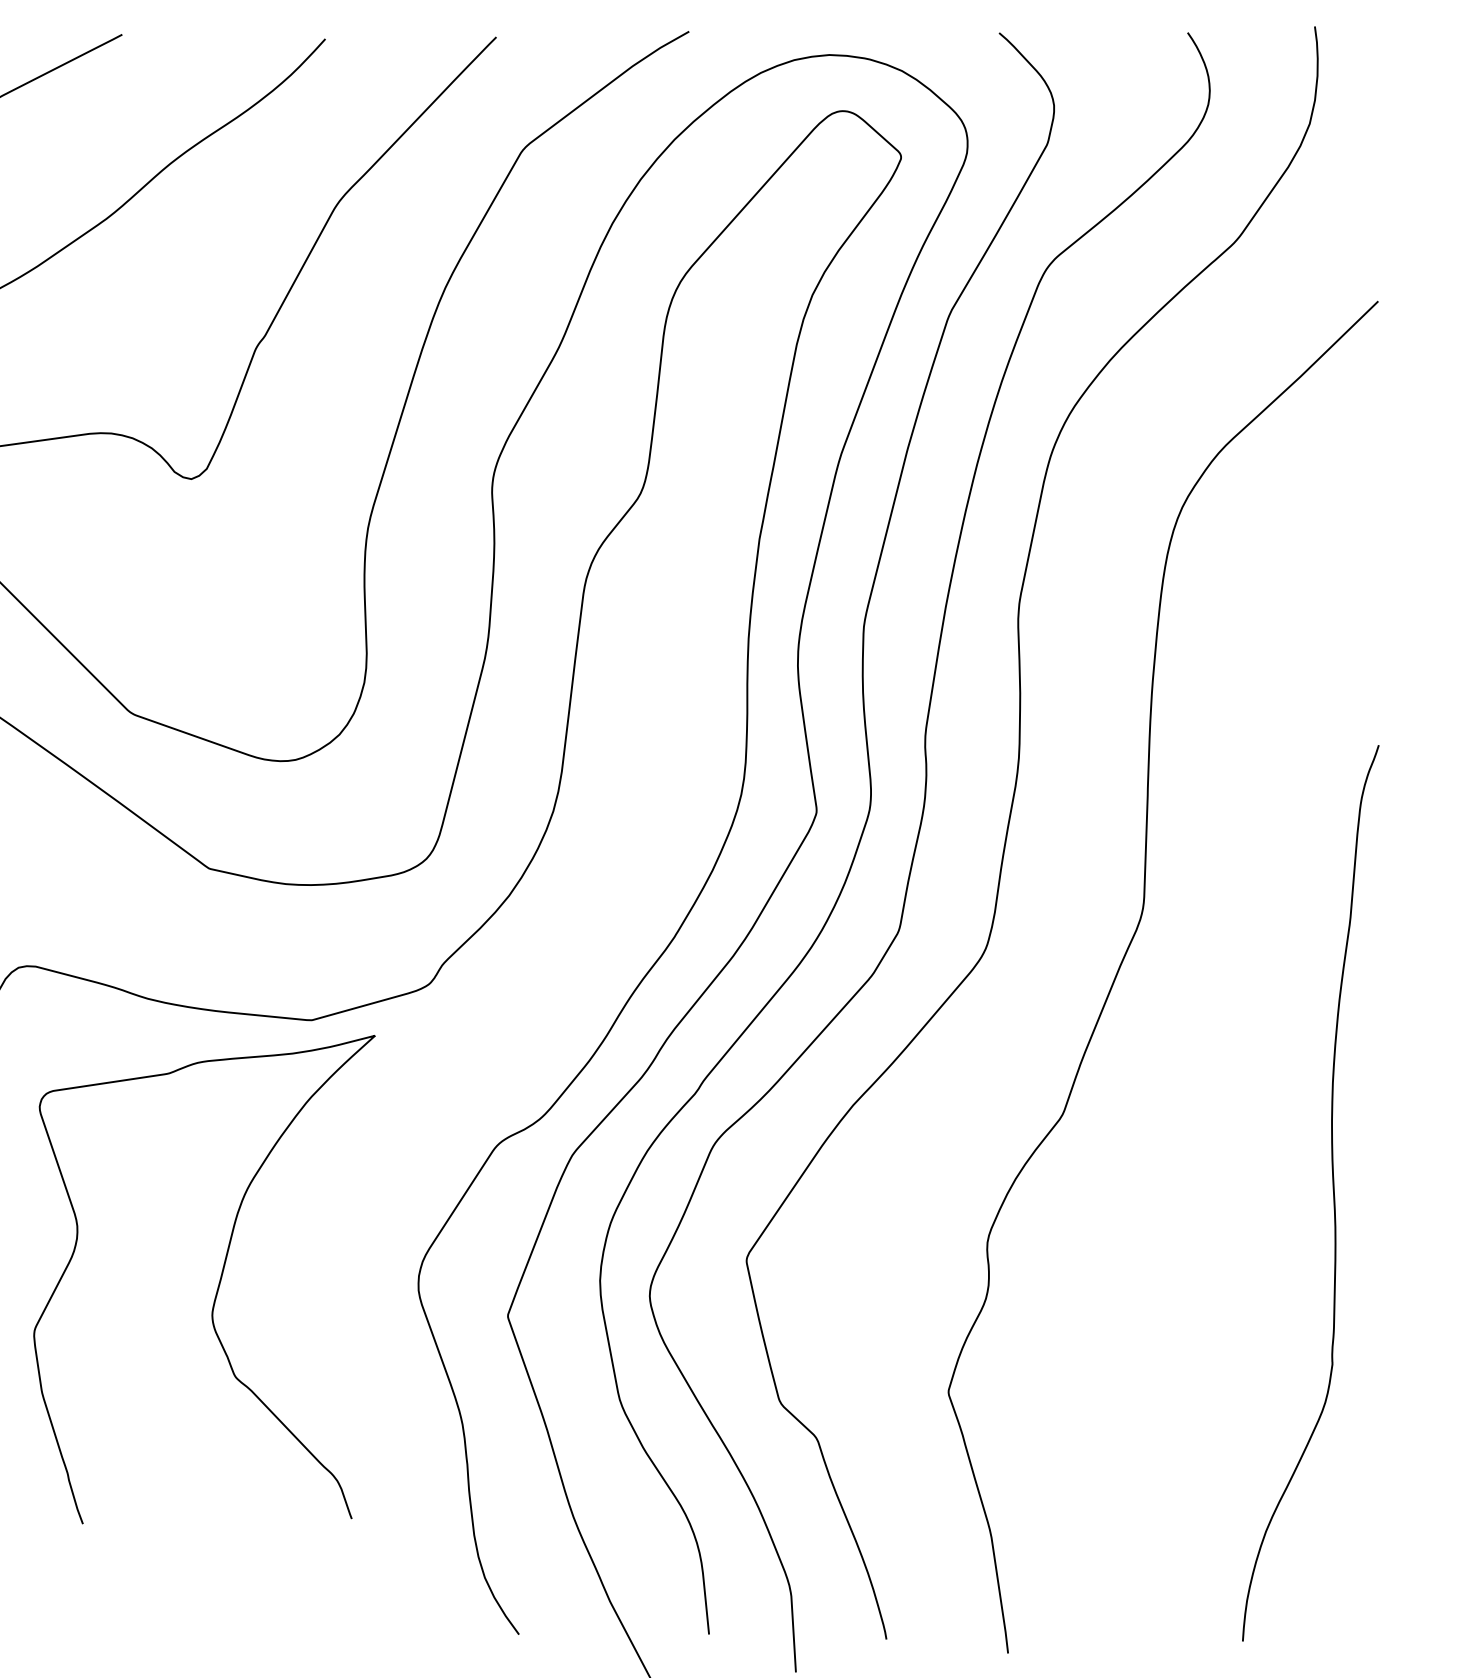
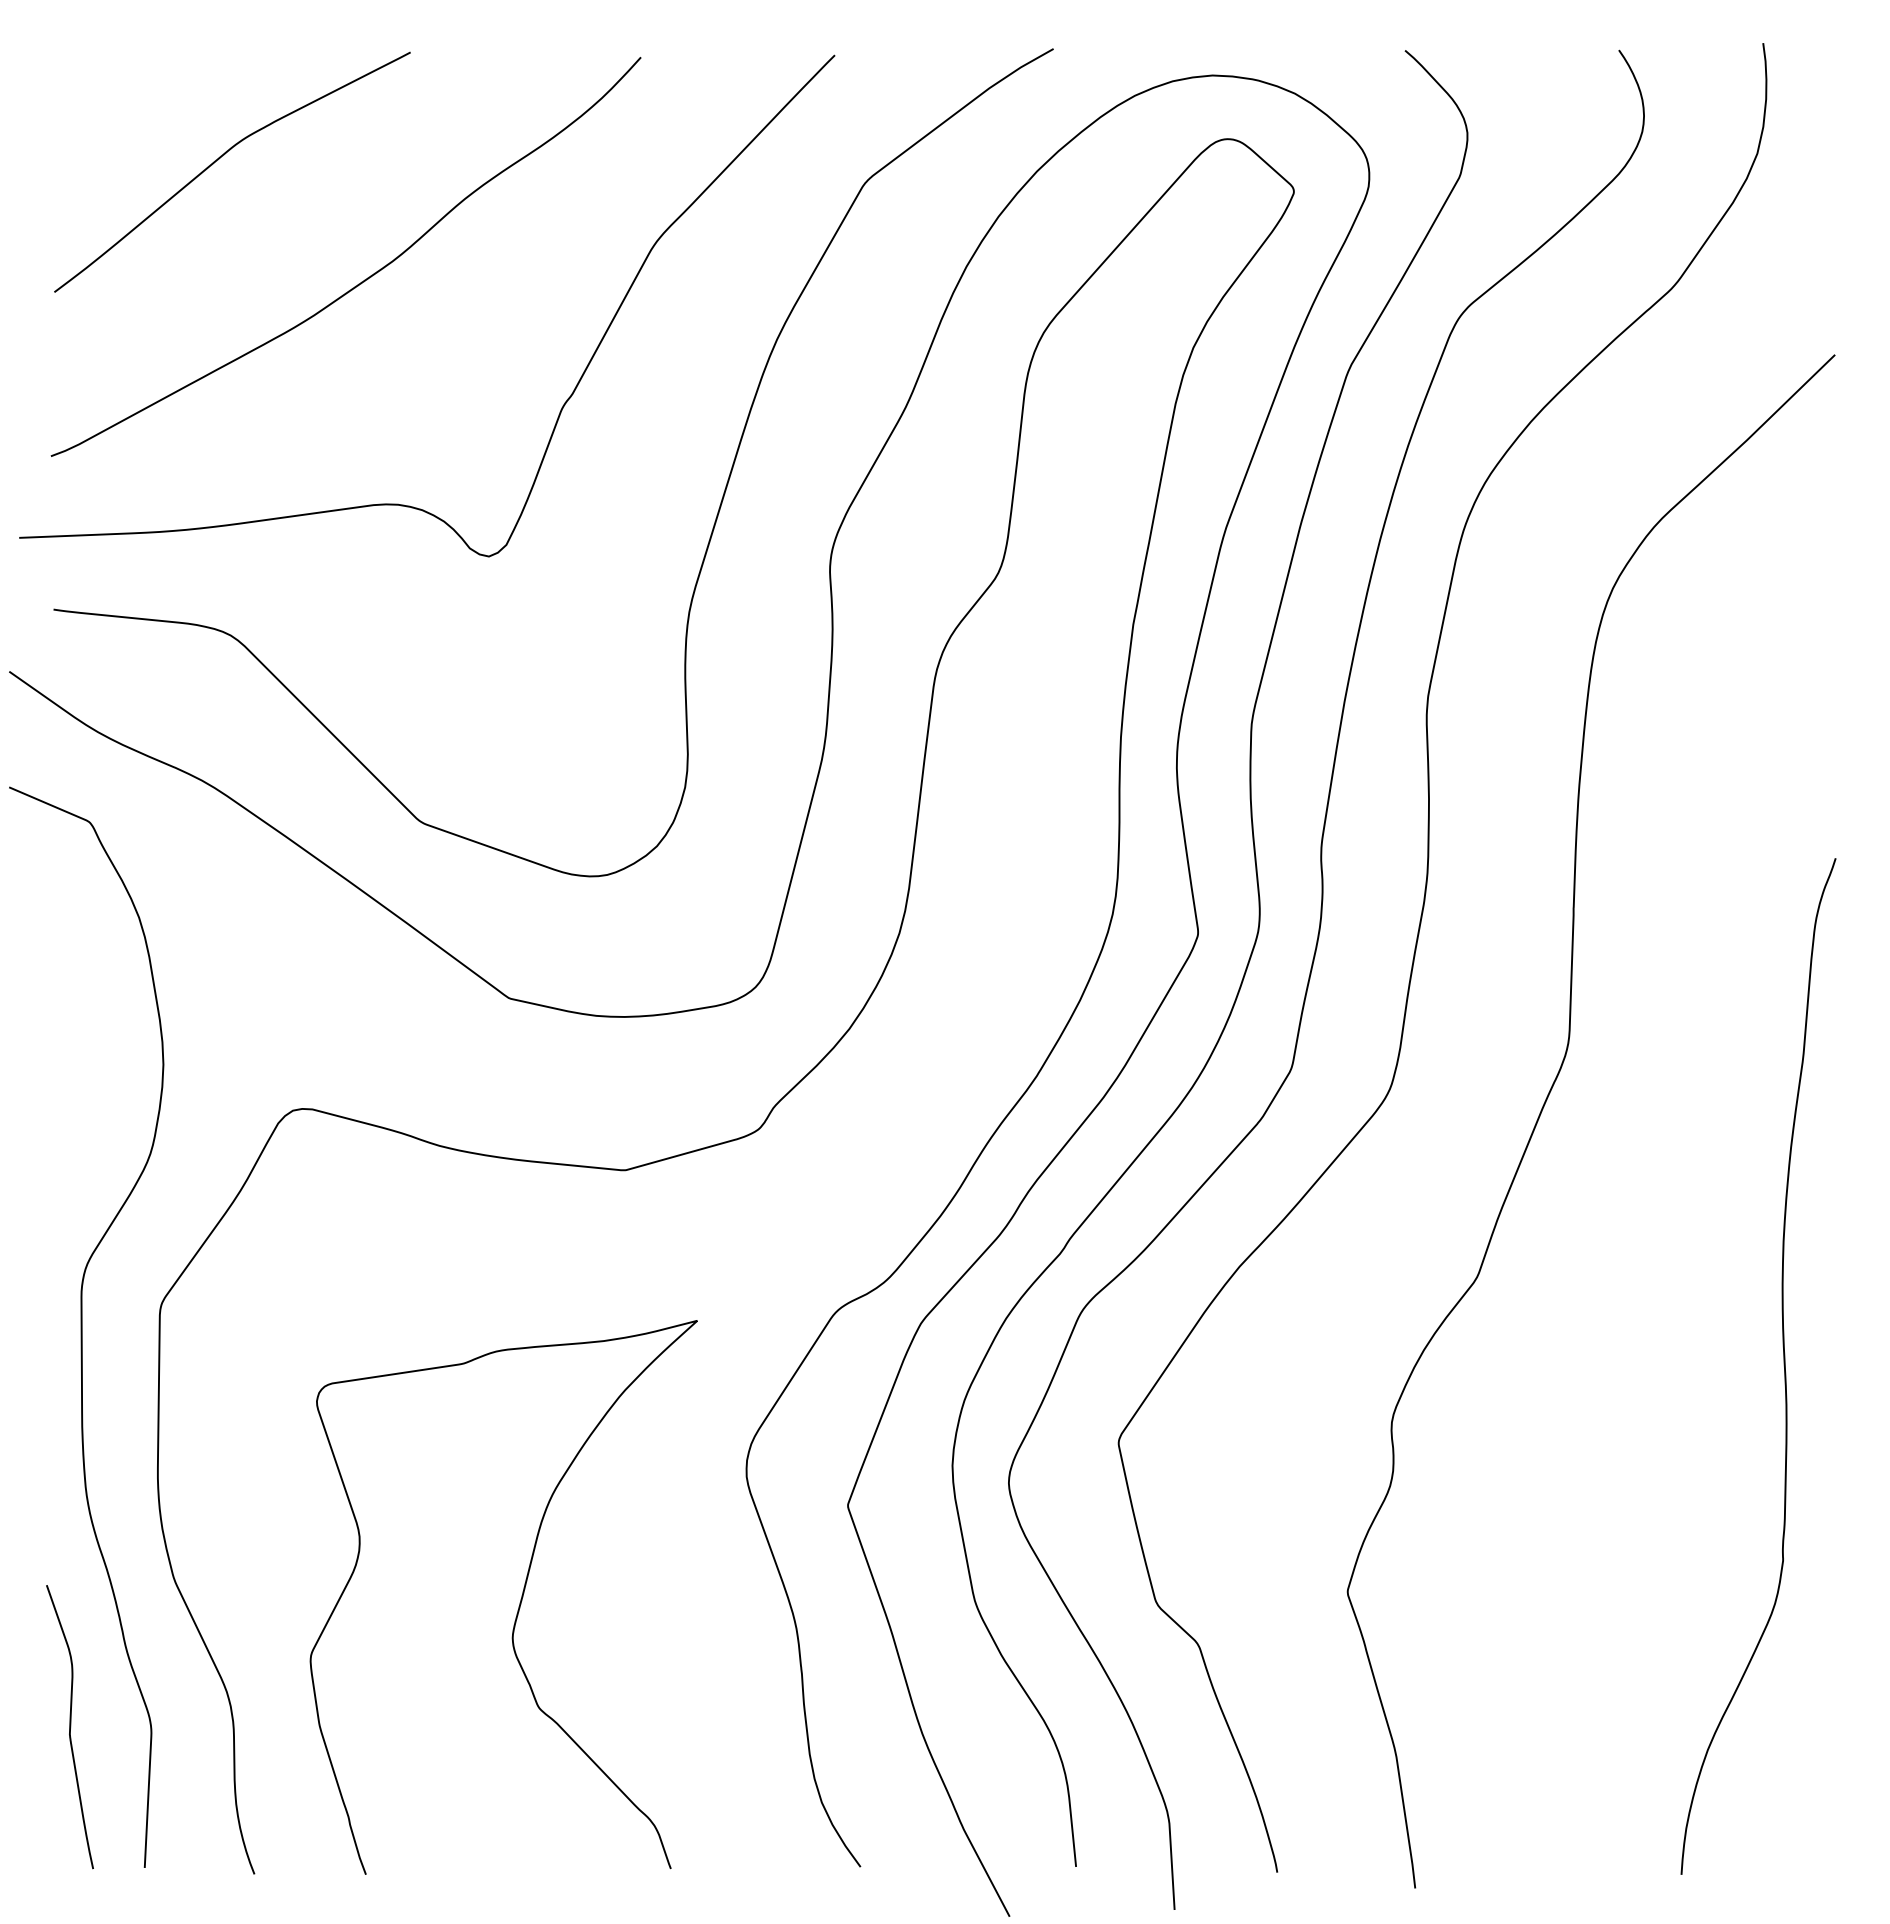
curve: (218, 1284) -> (519, 1602), moved

